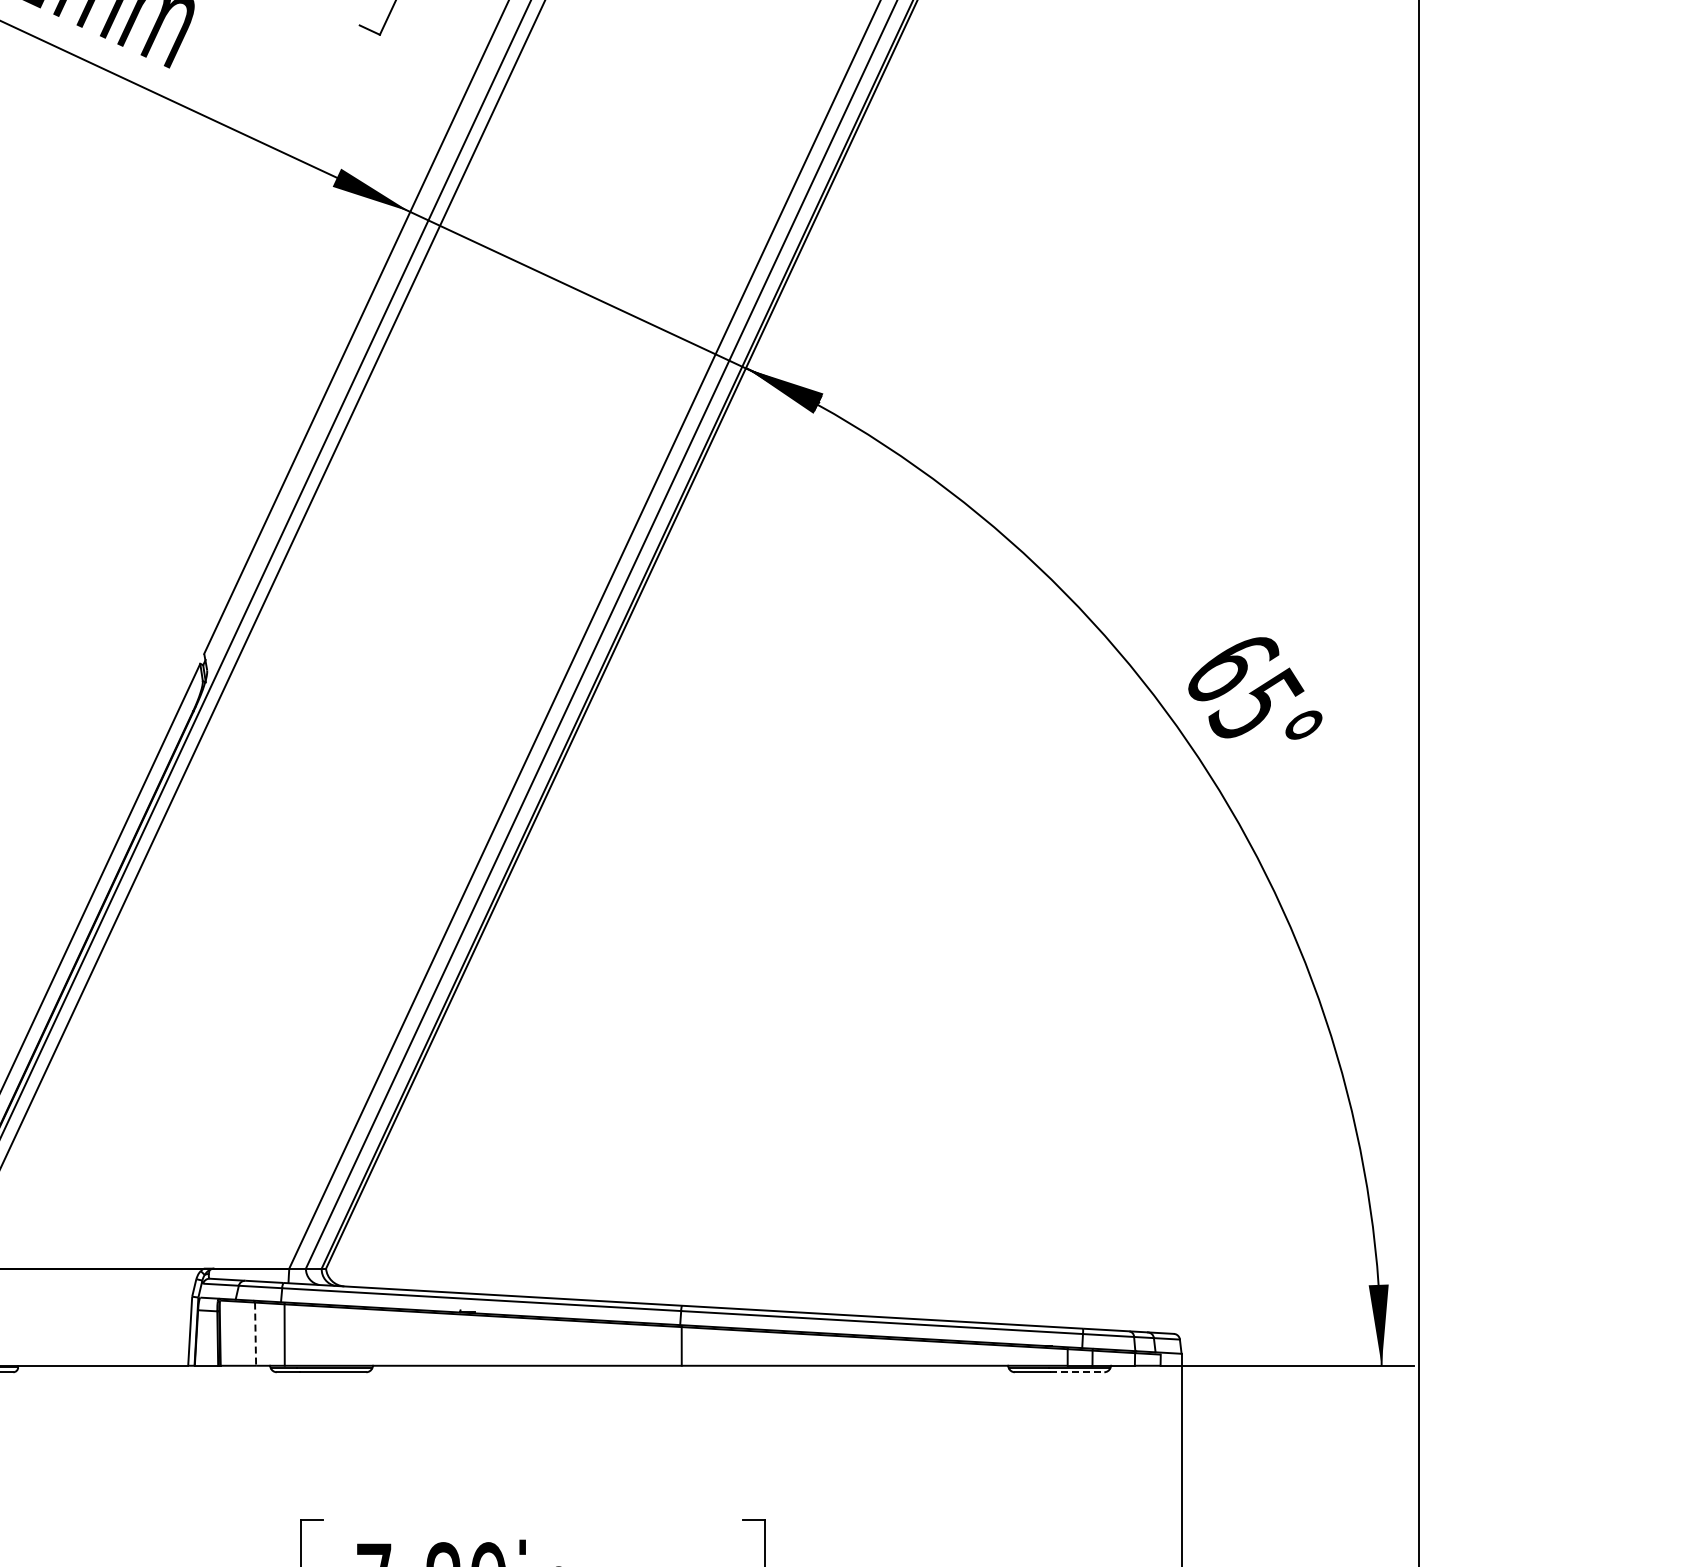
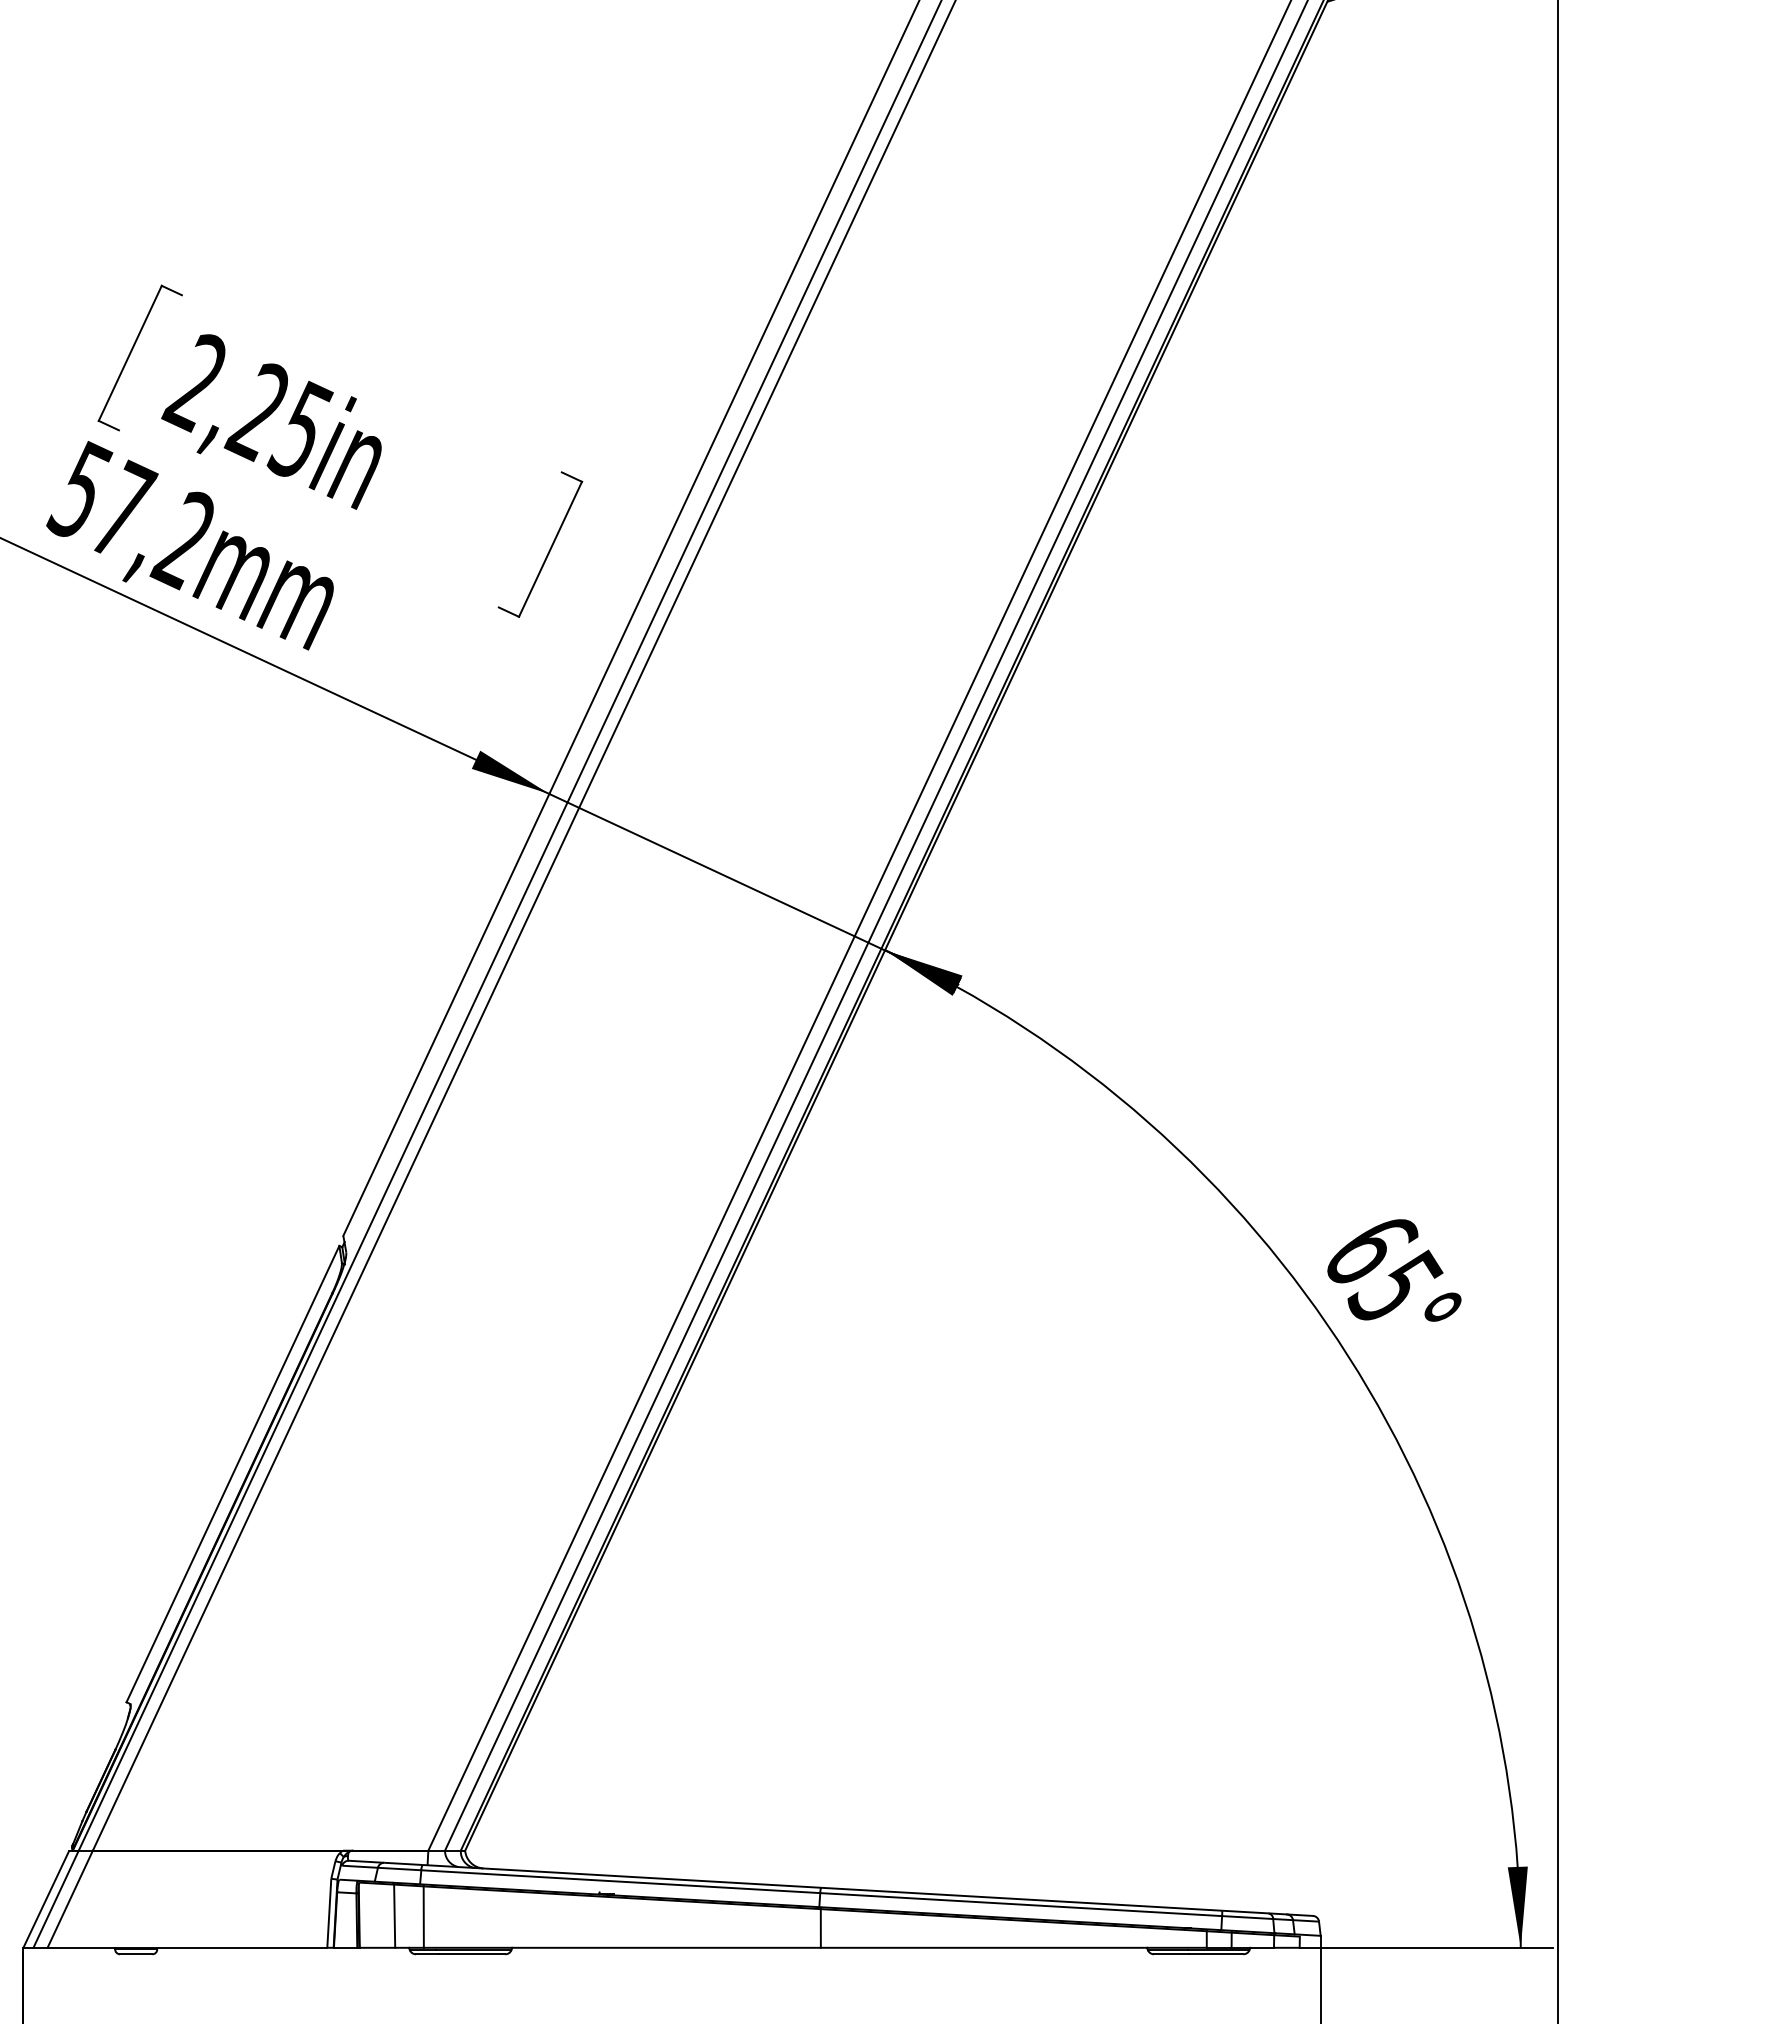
line: (255, 1334) -> (394, 1916), dashed -> solid
line: (1077, 1372) -> (1216, 1954), dashed -> solid

